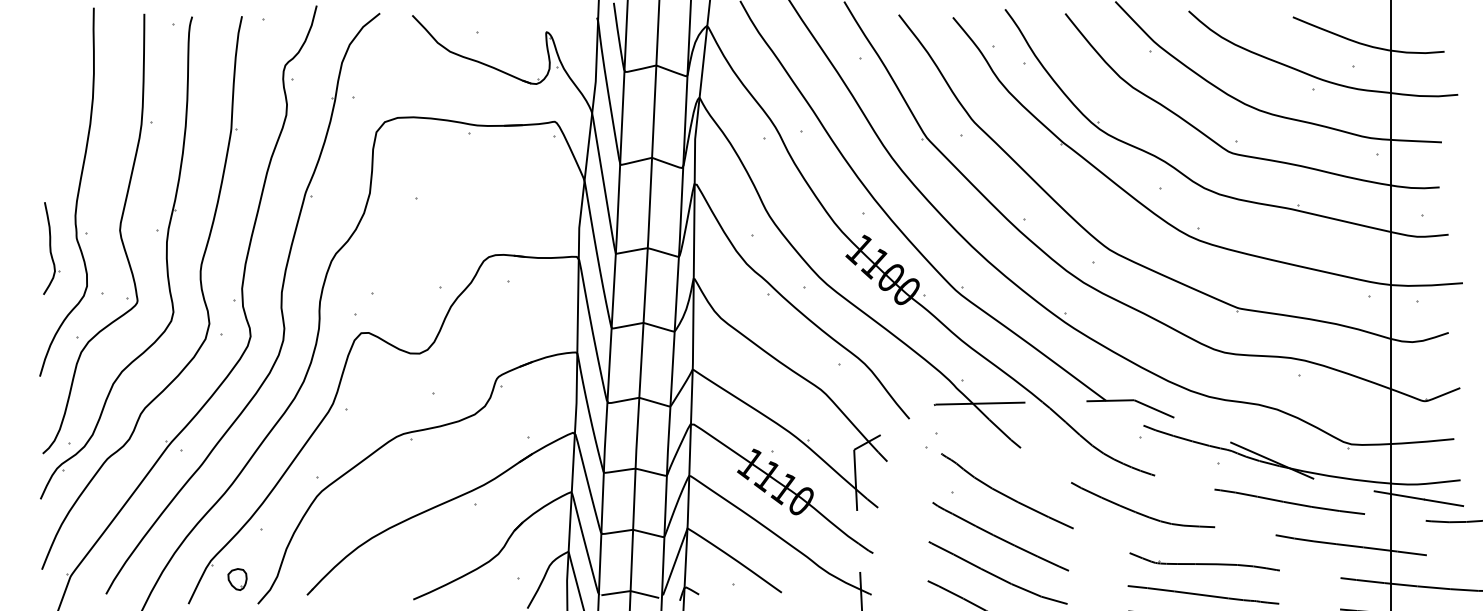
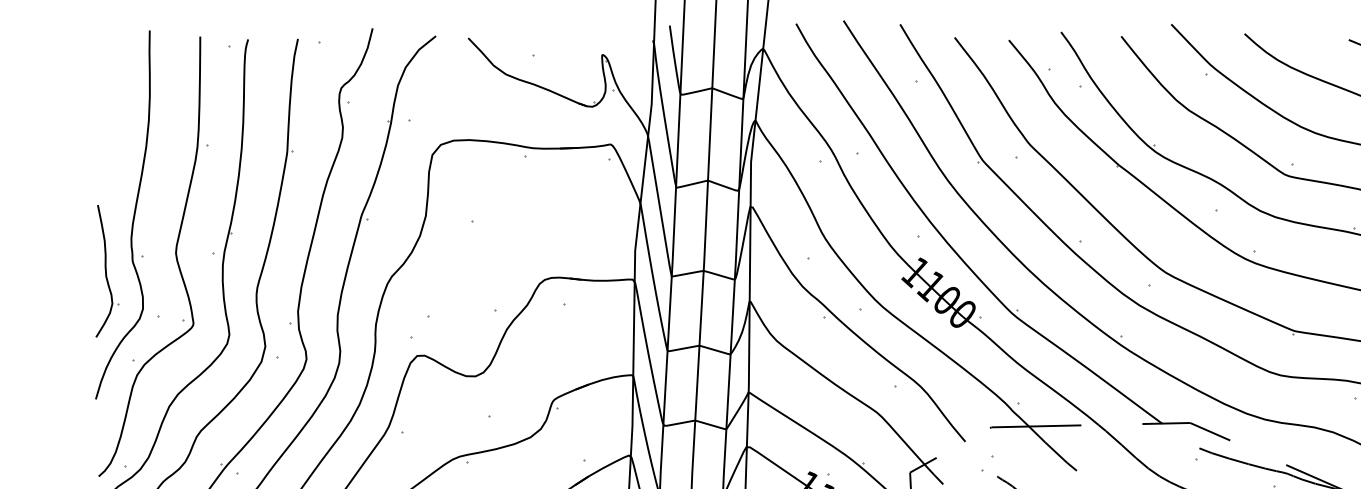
part: (51, 248) -> (107, 271), size x1.43

